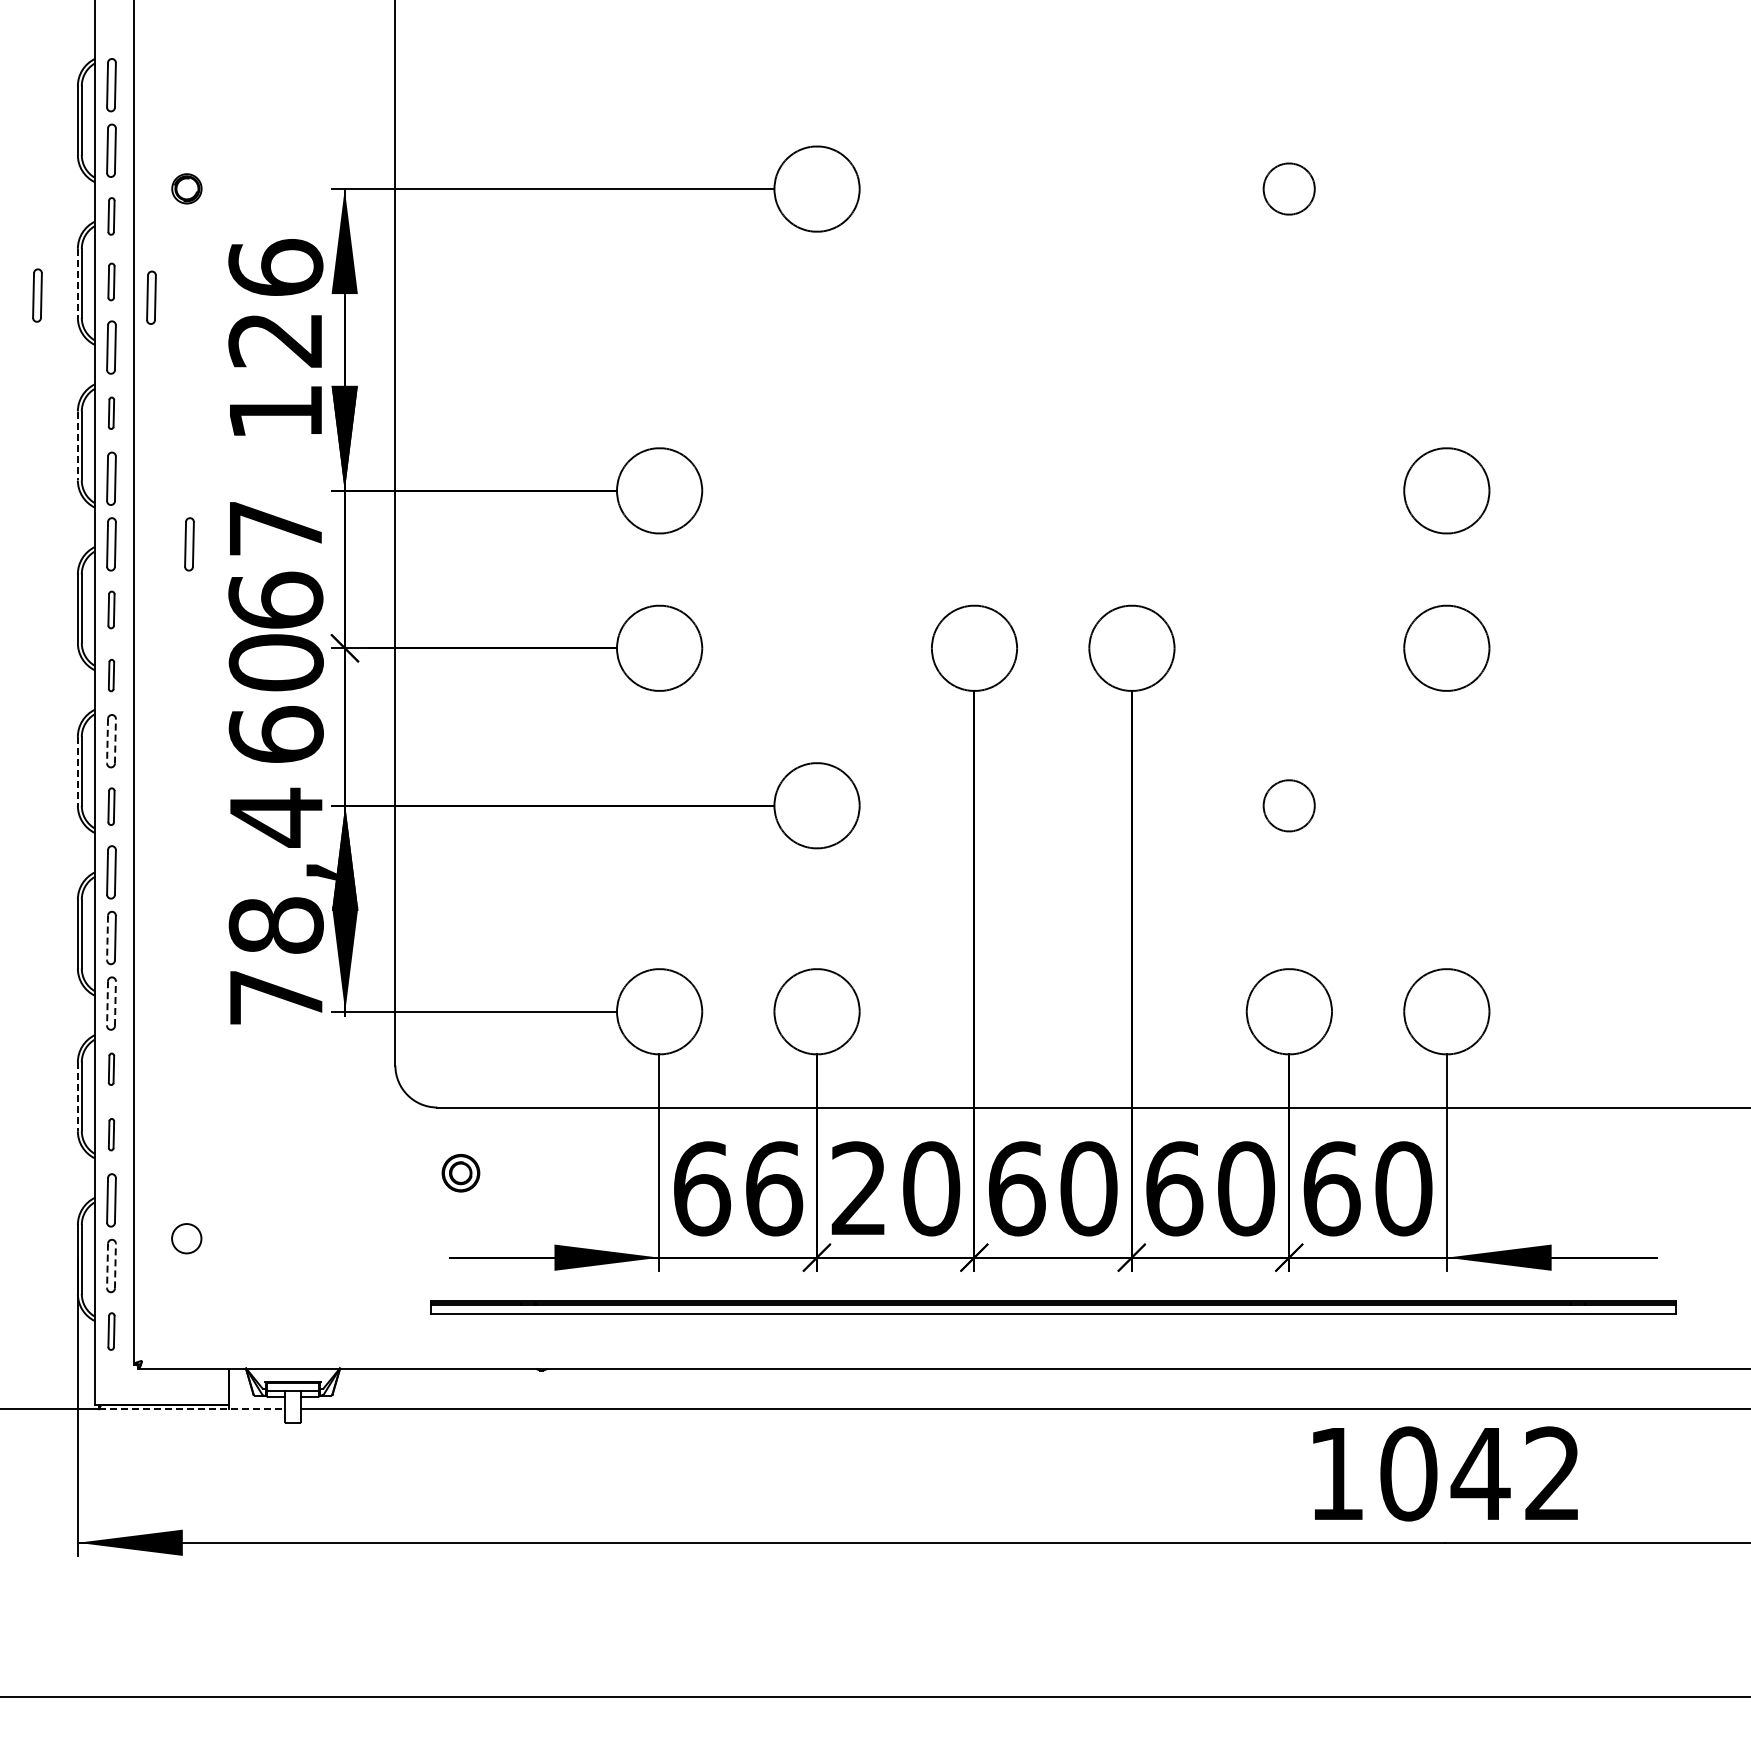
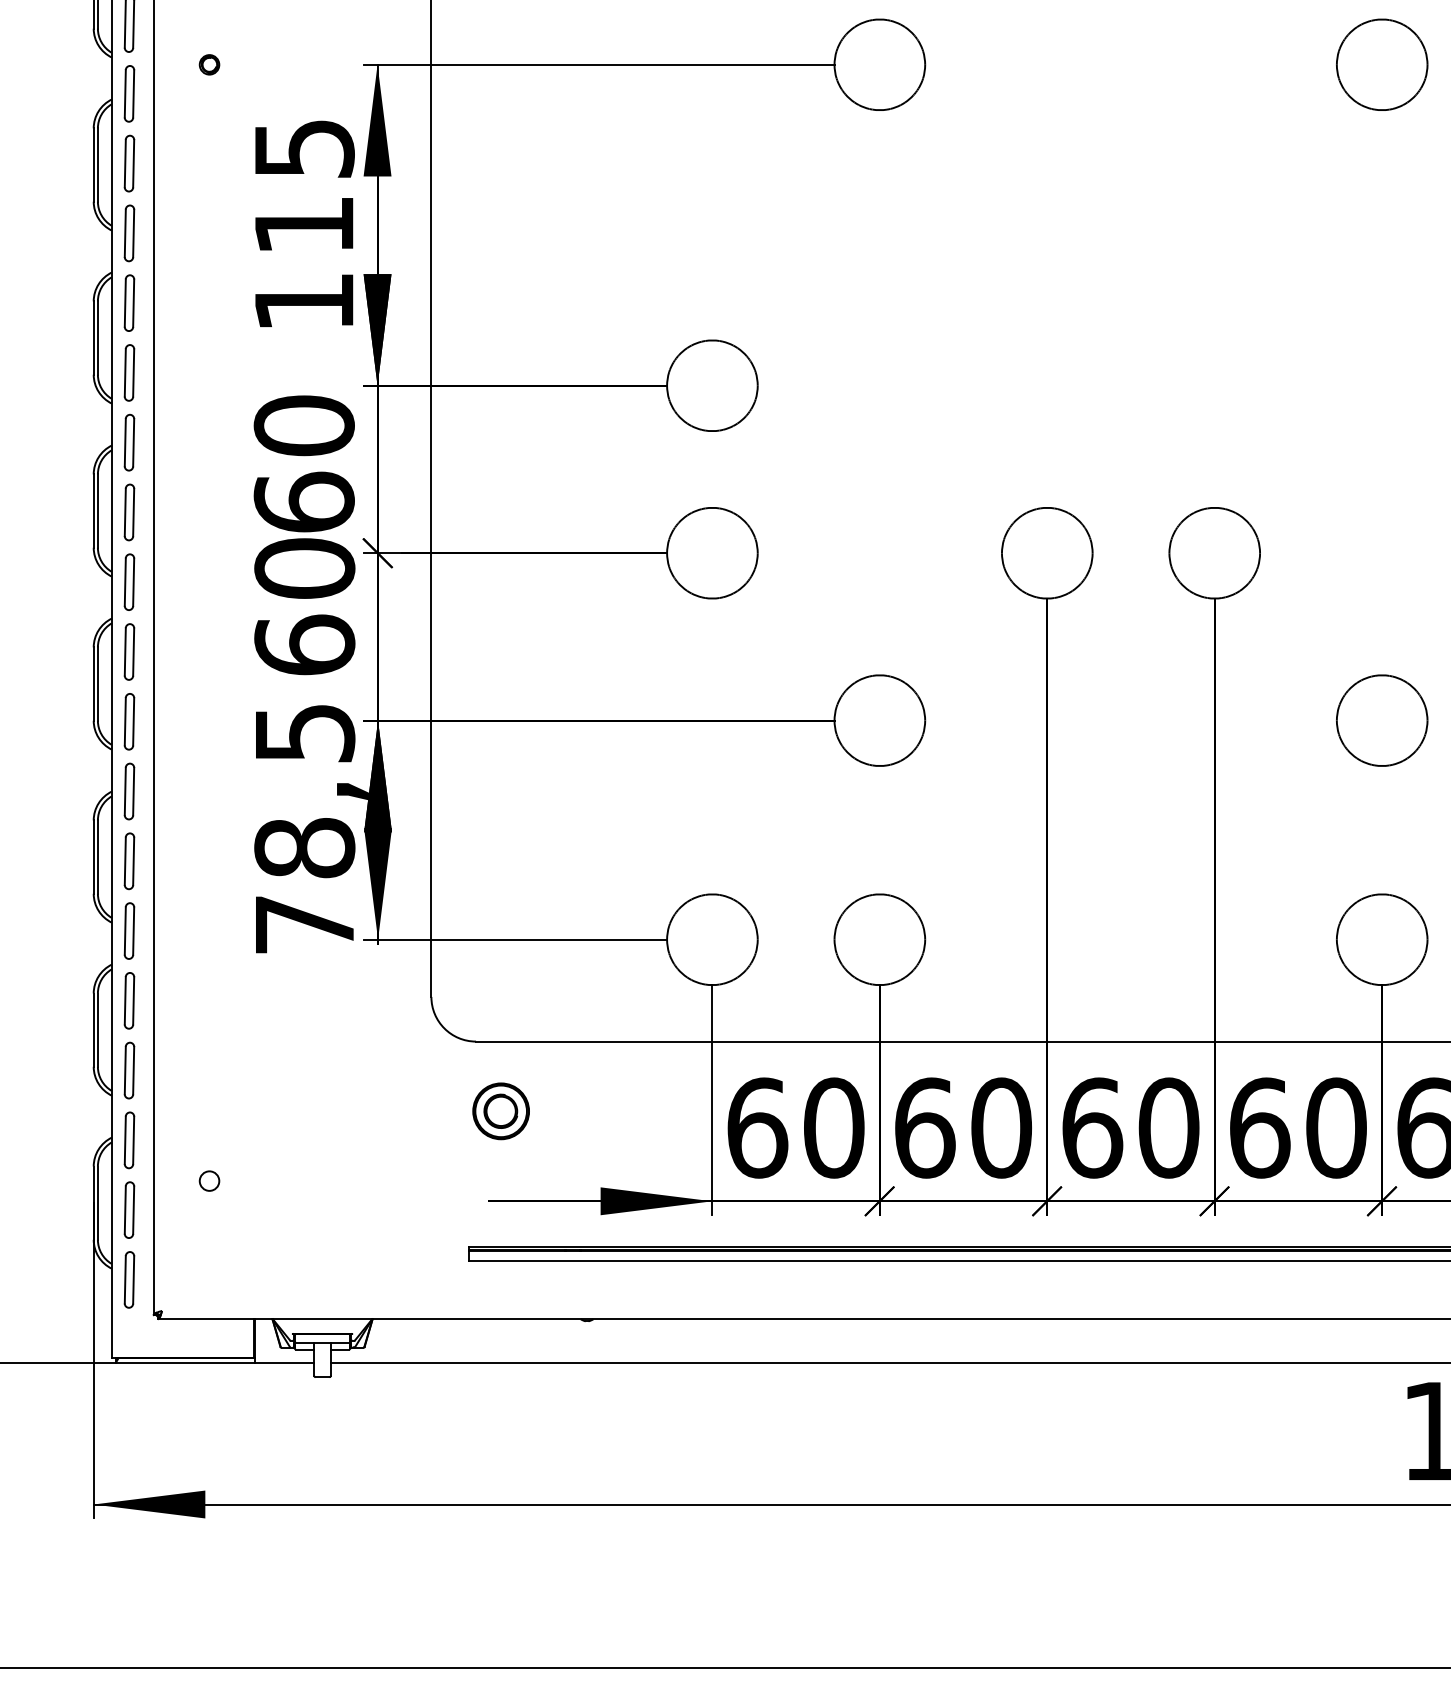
part: (1288, 188) -> (1381, 64), size x1.67
part: (186, 189) -> (209, 65), size x0.62
part: (111, 216) -> (129, 93), size x1.43
part: (111, 281) -> (129, 163), size x1.43
line: (77, 283) -> (93, 165), dashed -> solid
part: (37, 295) -> (50, 178), removed
part: (151, 297) -> (172, 180), removed
text: (275, 303) -> (303, 186), 126 -> 115
part: (111, 413) -> (129, 303), size x1.67
line: (77, 446) -> (93, 338), dashed -> solid
text: (275, 528) -> (303, 425), 67 -> 60
part: (189, 544) -> (212, 442), removed
part: (111, 609) -> (129, 511), size x1.43
part: (111, 675) -> (129, 582), size x1.67
line: (115, 740) -> (133, 651), dashed -> solid
line: (107, 741) -> (125, 652), dashed -> solid
line: (77, 771) -> (93, 684), dashed -> solid
part: (1288, 805) -> (1381, 720), size x1.67
part: (111, 806) -> (129, 721), size x1.43
text: (276, 817) -> (304, 733), 78,4 -> 78,5
line: (107, 938) -> (125, 861), dashed -> solid
line: (115, 1003) -> (133, 930), dashed -> solid
line: (107, 1004) -> (125, 932), dashed -> solid
part: (111, 1069) -> (129, 1001), size x1.67
line: (77, 1097) -> (93, 1030), dashed -> solid
part: (111, 1134) -> (129, 1070), size x1.67
part: (460, 1173) -> (500, 1111), size x1.43
text: (774, 1188) -> (834, 1127), 66 -> 60
text: (859, 1188) -> (924, 1127), 20 -> 60
circle: (186, 1238) -> (209, 1180), size x0.62
line: (115, 1265) -> (133, 1209), dashed -> solid
line: (107, 1266) -> (125, 1210), dashed -> solid
part: (111, 1331) -> (129, 1279), size x1.43
line: (192, 1409) -> (215, 1362), dashed -> solid

